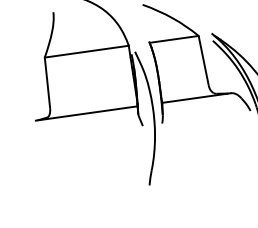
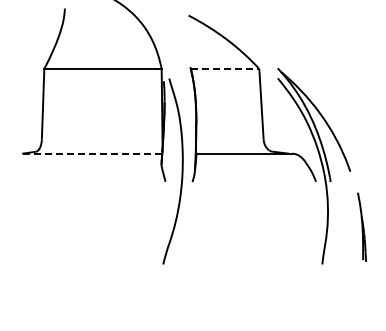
line: (174, 39) -> (225, 69), solid -> dashed
line: (86, 113) -> (90, 153), solid -> dashed

